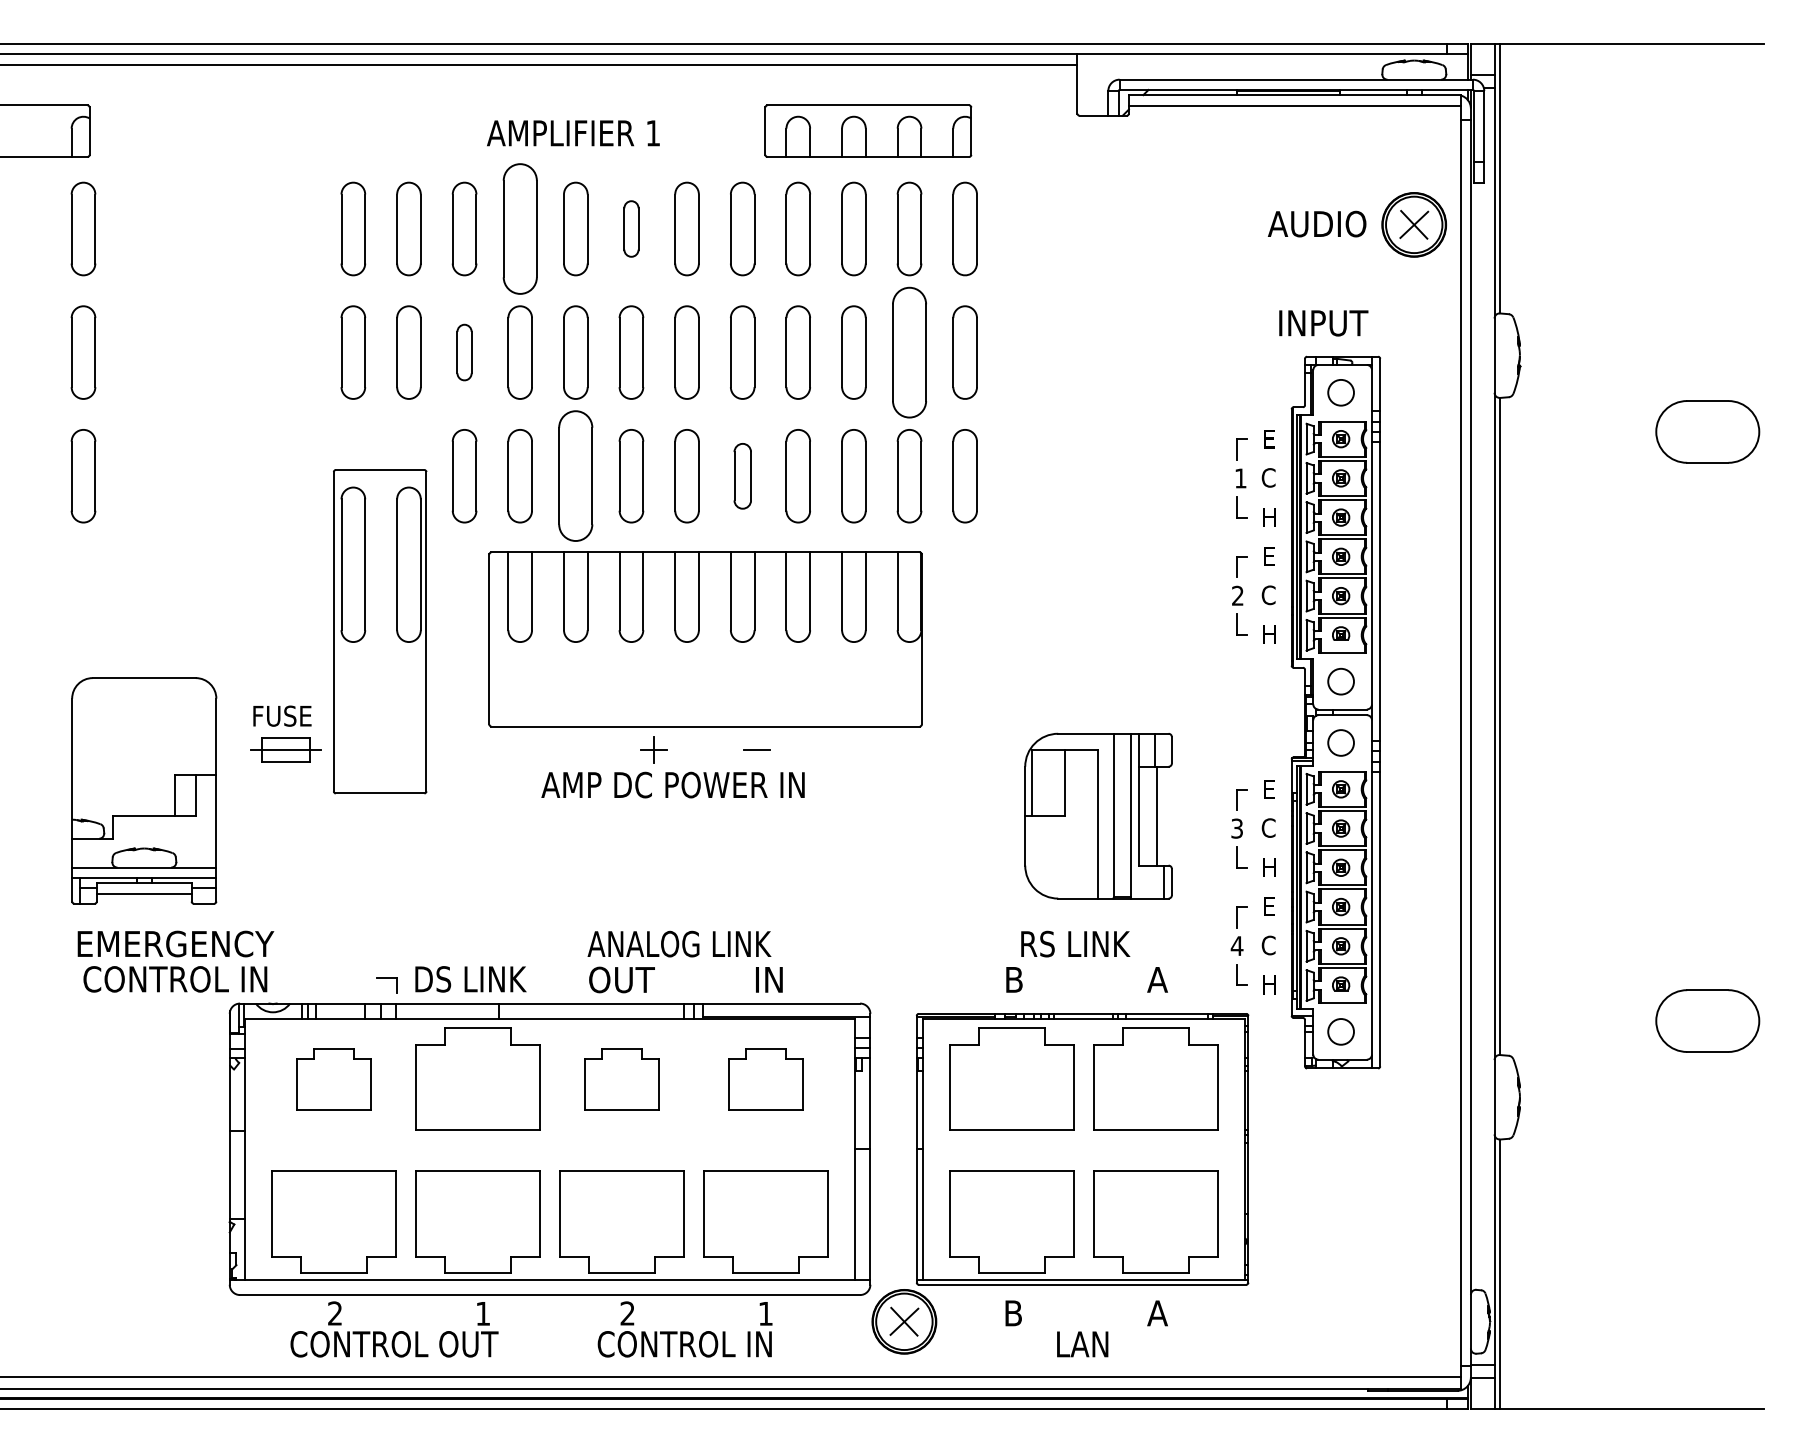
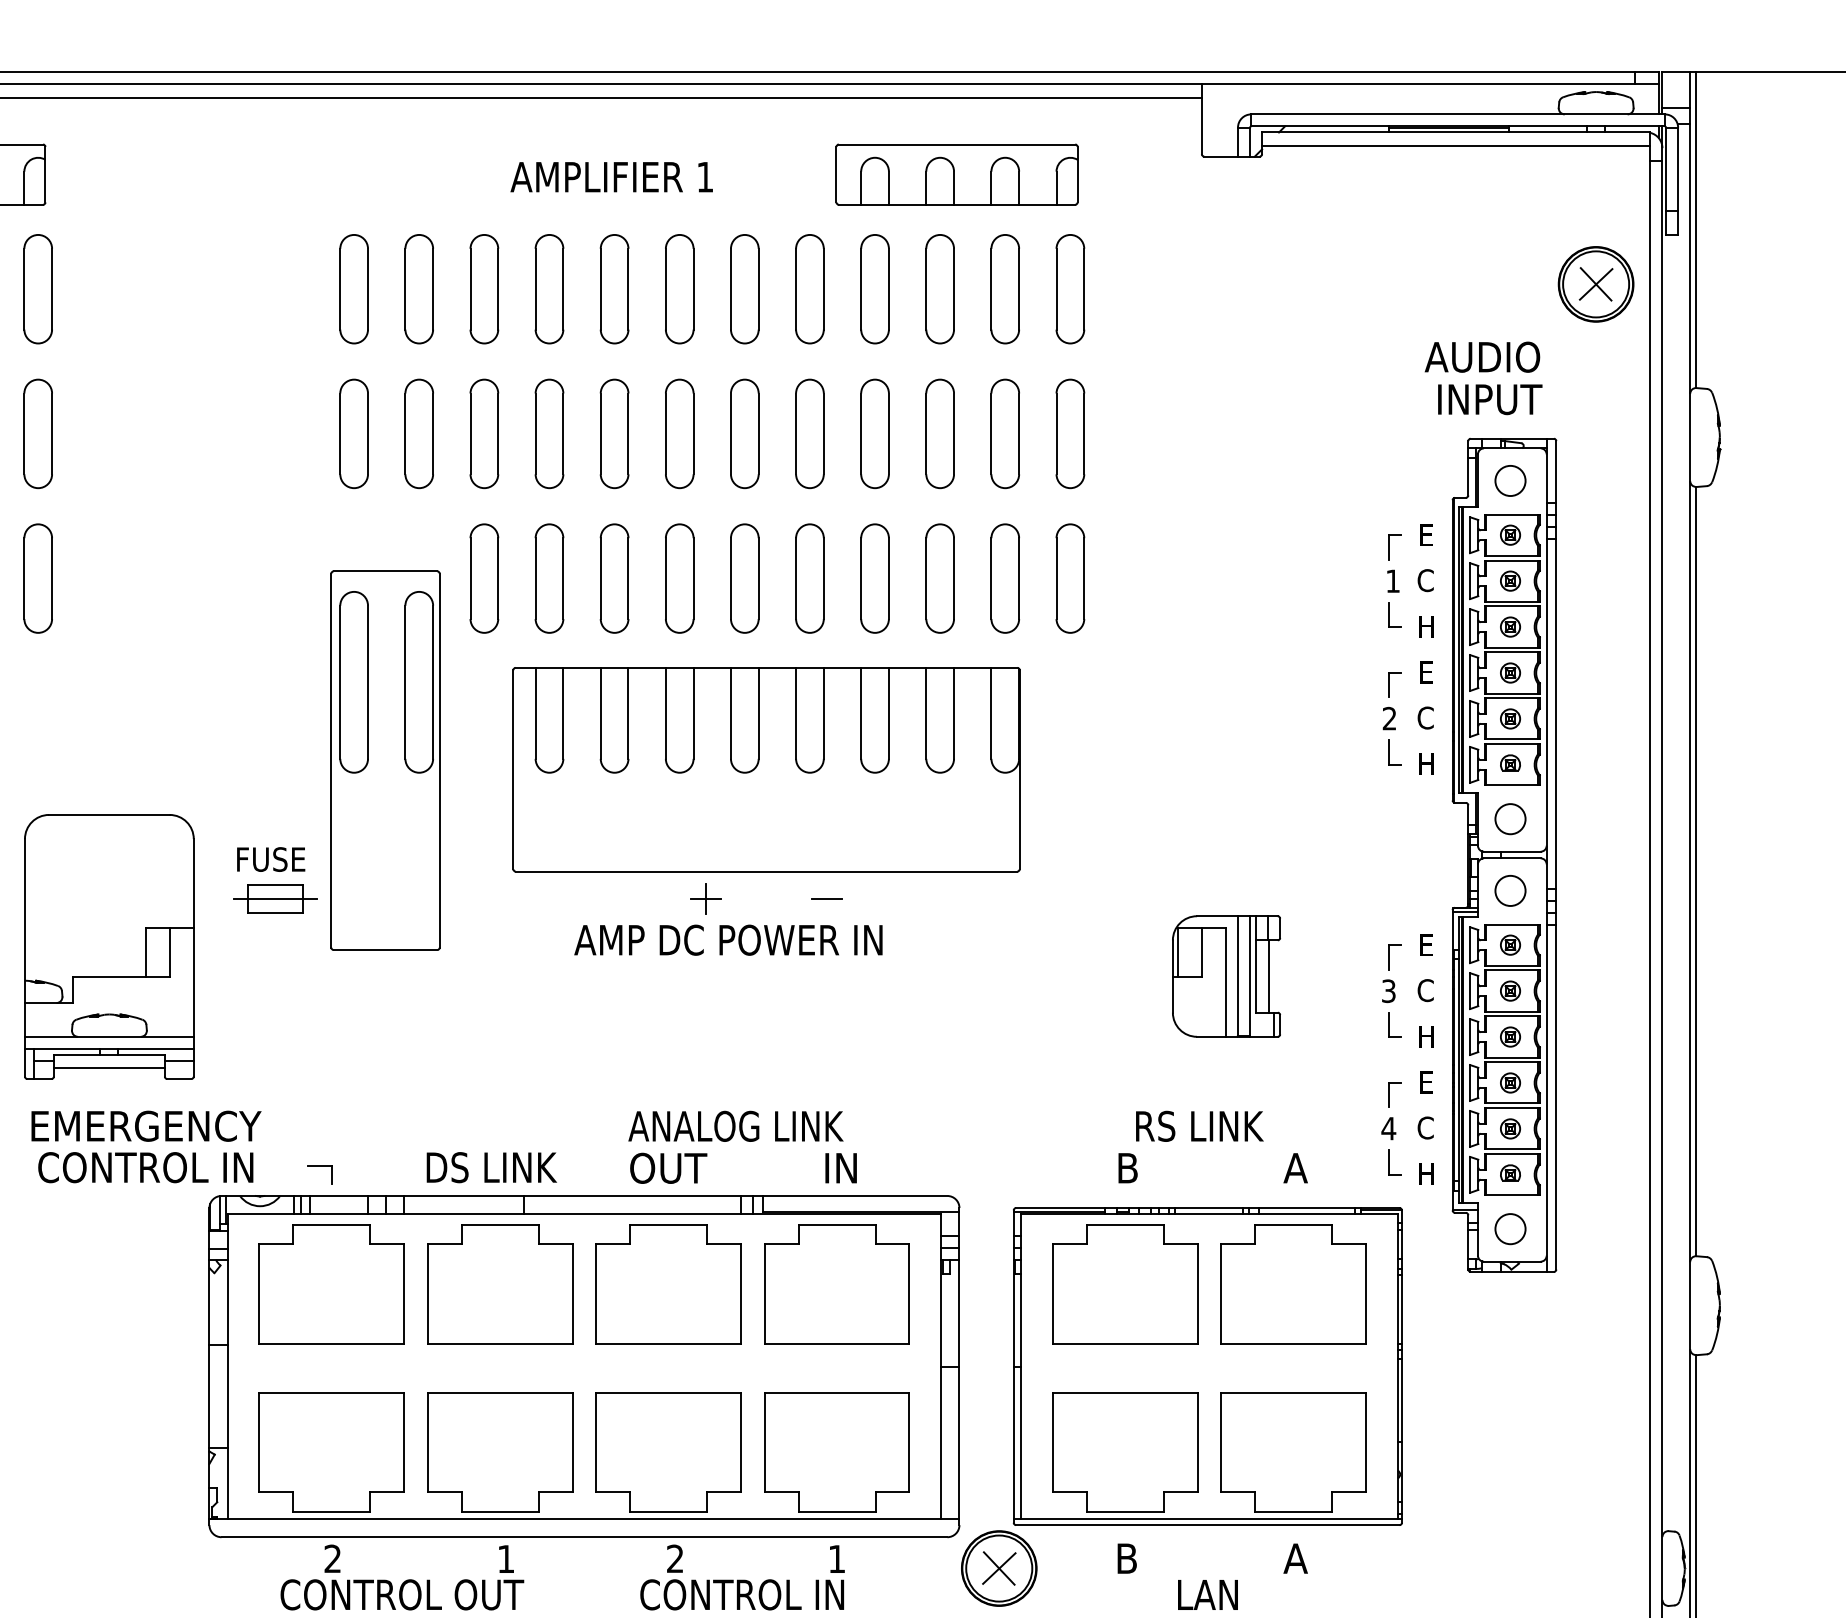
text: (1316, 223) -> (1481, 356), moved
part: (519, 228) -> (548, 288), size x0.71
part: (631, 228) -> (679, 288), size x1.67
part: (464, 352) -> (484, 433), size x1.67
part: (909, 352) -> (1005, 433), size x0.71
part: (575, 476) -> (614, 578), size x0.71
part: (742, 476) -> (809, 578), size x1.43
part: (1098, 815) -> (1226, 975), size x0.62
part: (386, 978) -> (319, 1166), moved
part: (333, 1078) -> (330, 1283), size x1.67
part: (621, 1078) -> (668, 1283), size x1.67
part: (765, 1078) -> (836, 1283), size x1.67

